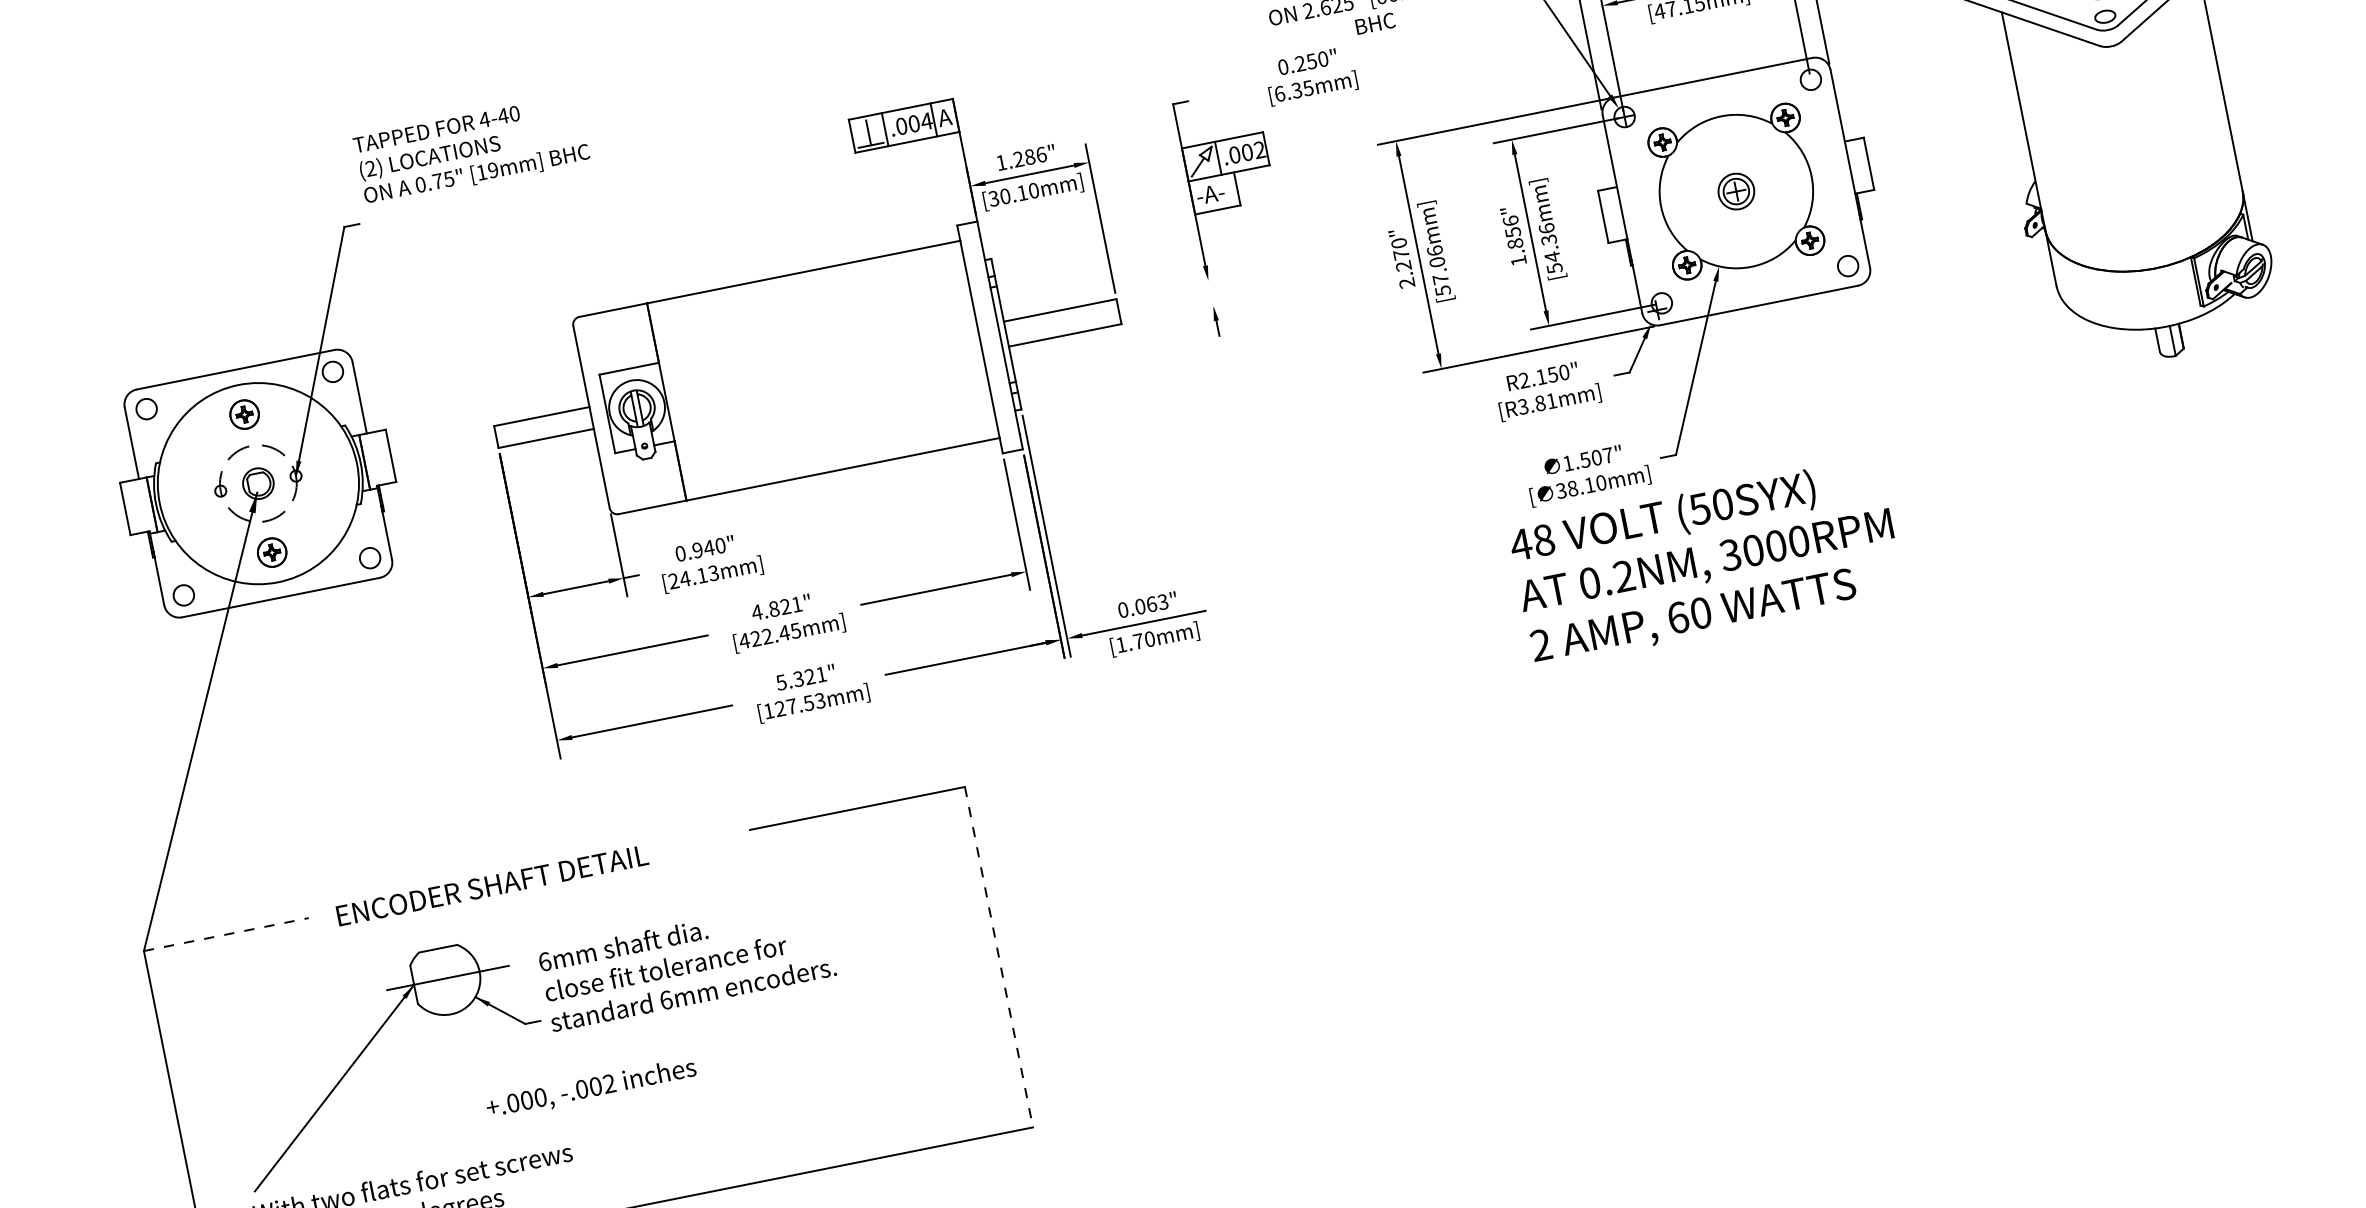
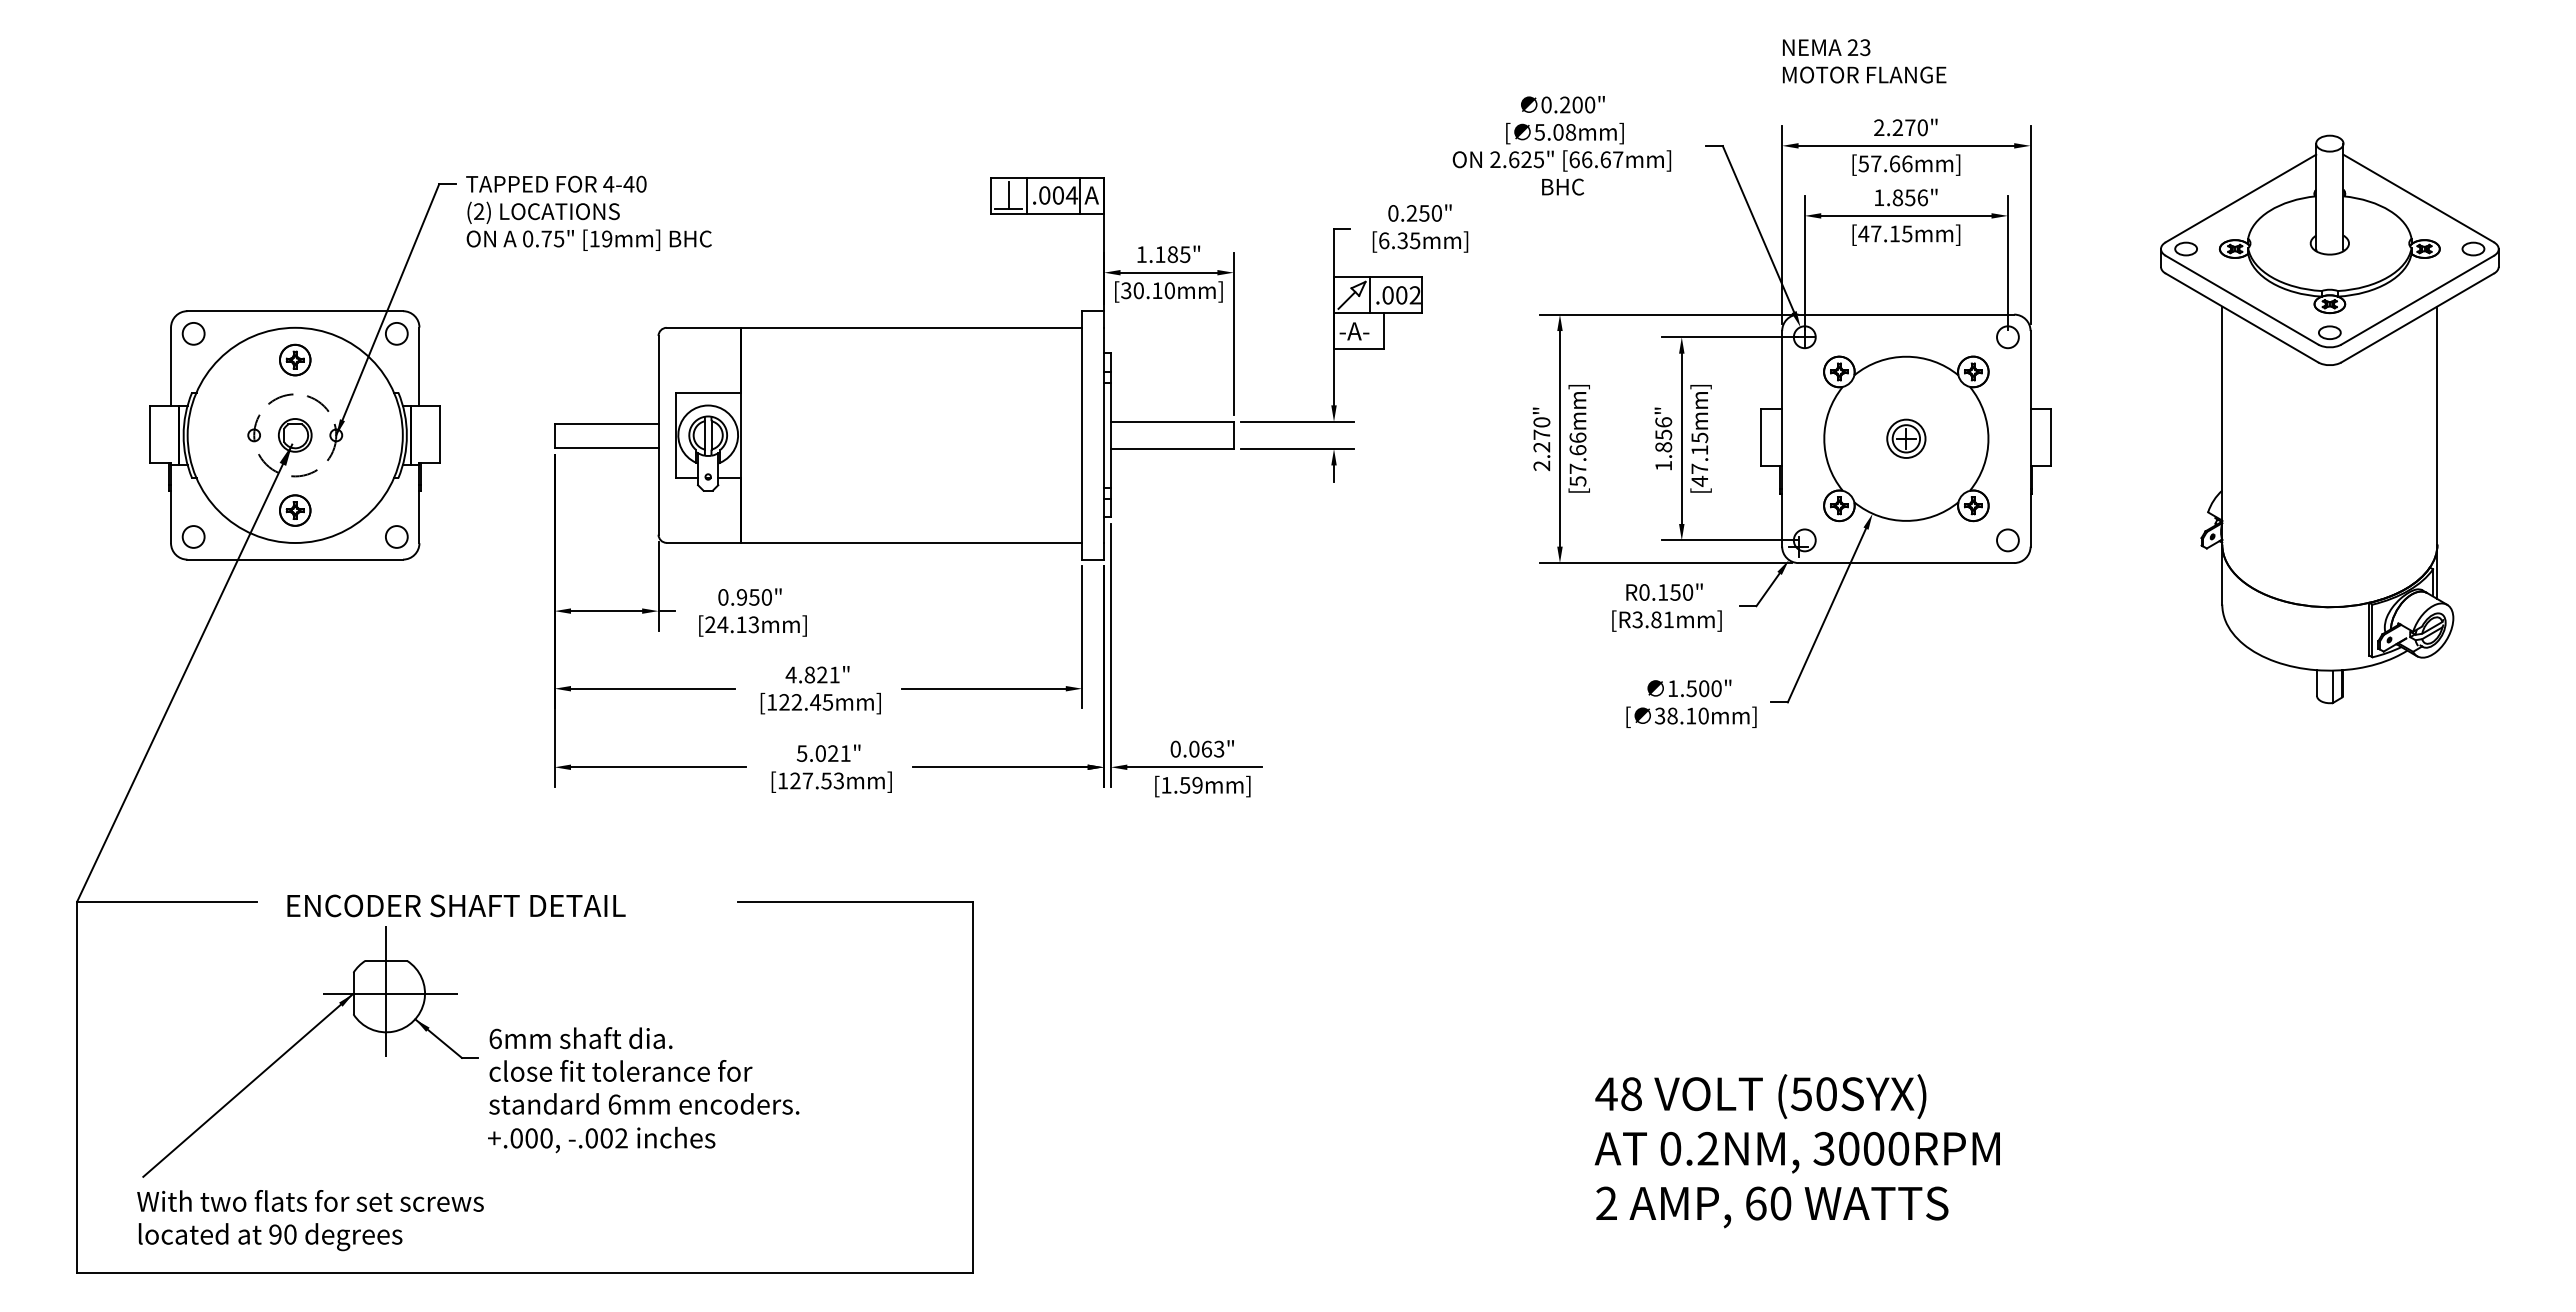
text: (1311, 76) -> (1420, 228), moved
text: (471, 149) -> (588, 212), moved
text: (1029, 157) -> (1172, 254), 1.286" -> 1.185"
text: (1550, 248) -> (1699, 459), [54.36mm] -> [47.15mm]
text: (1436, 262) -> (1577, 450), [57.06mm] -> [57.66mm]
line: (1173, 287) -> (1296, 421), added
line: (1179, 313) -> (1296, 449), added
text: (1524, 380) -> (1644, 592), R2.150" -> R0.150"
text: (1608, 455) -> (1716, 688), 1.507" -> 1.500"
text: (708, 548) -> (753, 597), 0.940" -> 0.950"
text: (1705, 562) -> (1796, 1151), moved
text: (1143, 640) -> (1190, 785), [1.70mm] -> [1.59mm]
text: (744, 641) -> (771, 702), [422.45mm] -> [122.45mm]
text: (798, 679) -> (820, 753), 5.321" -> 5.021"
line: (226, 934) -> (167, 901), dashed -> solid
line: (998, 957) -> (972, 1087), dashed -> solid
text: (687, 963) -> (644, 1070), moved
line: (443, 976) -> (386, 991), added
text: (591, 1088) -> (601, 1139), moved

